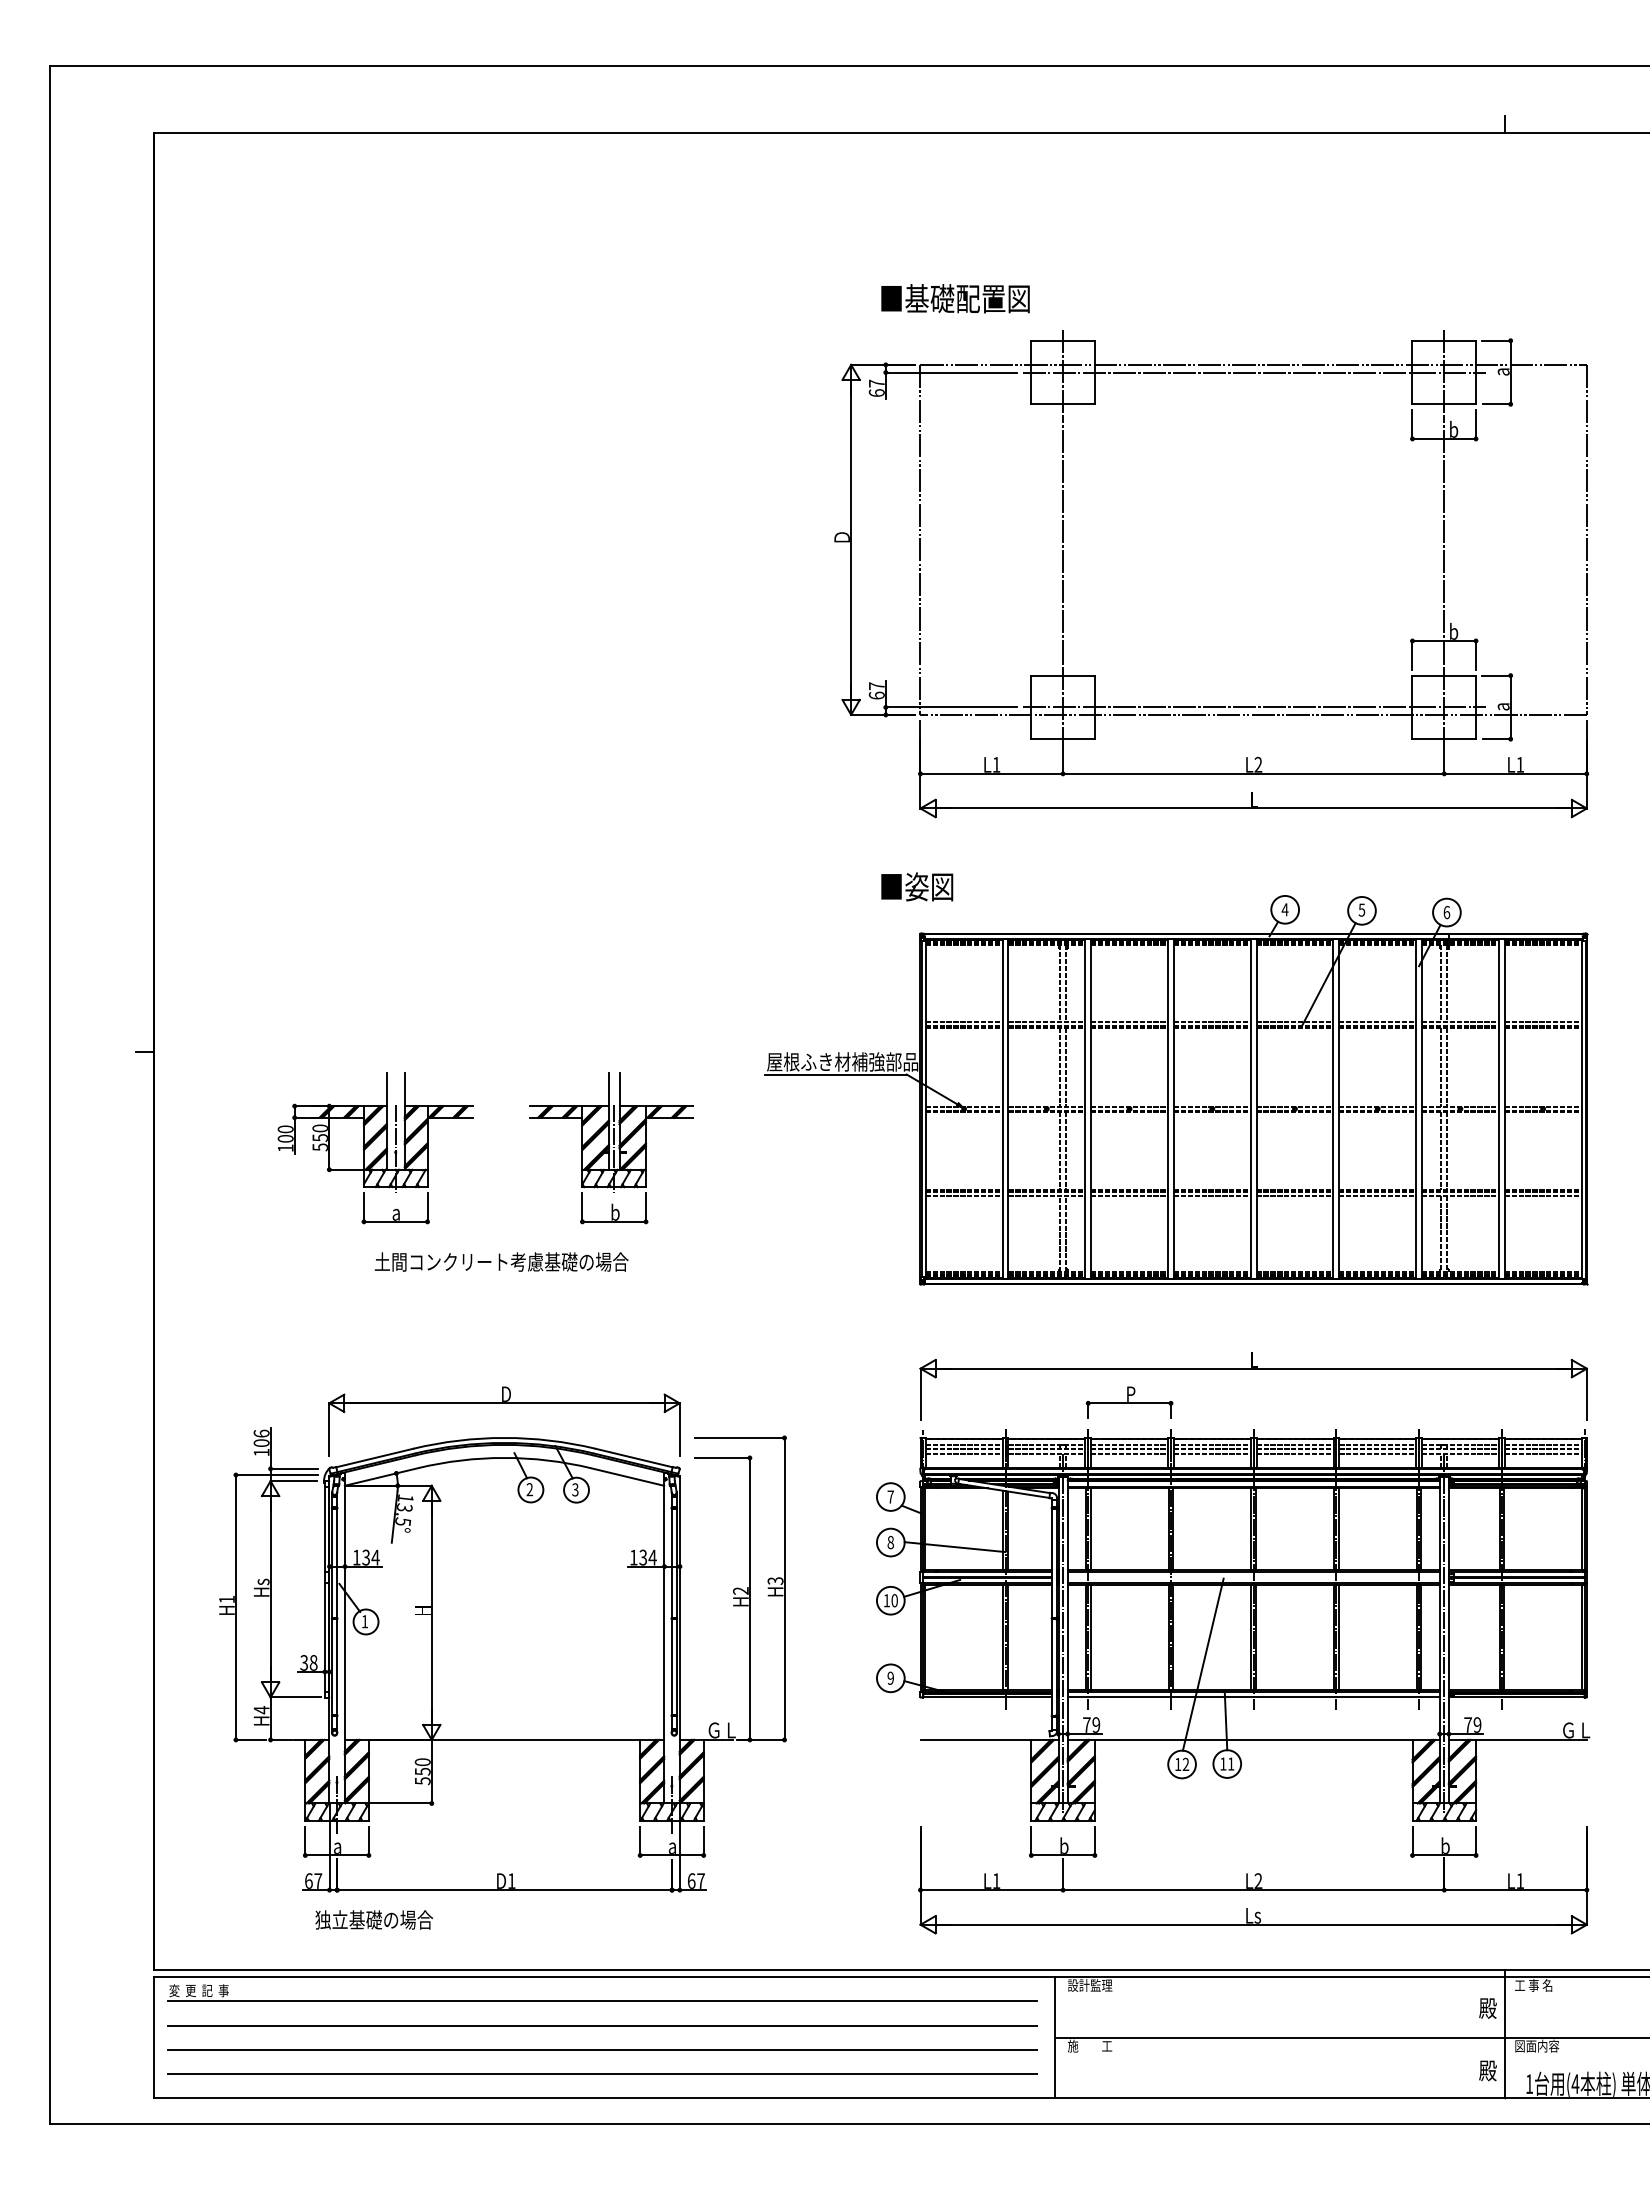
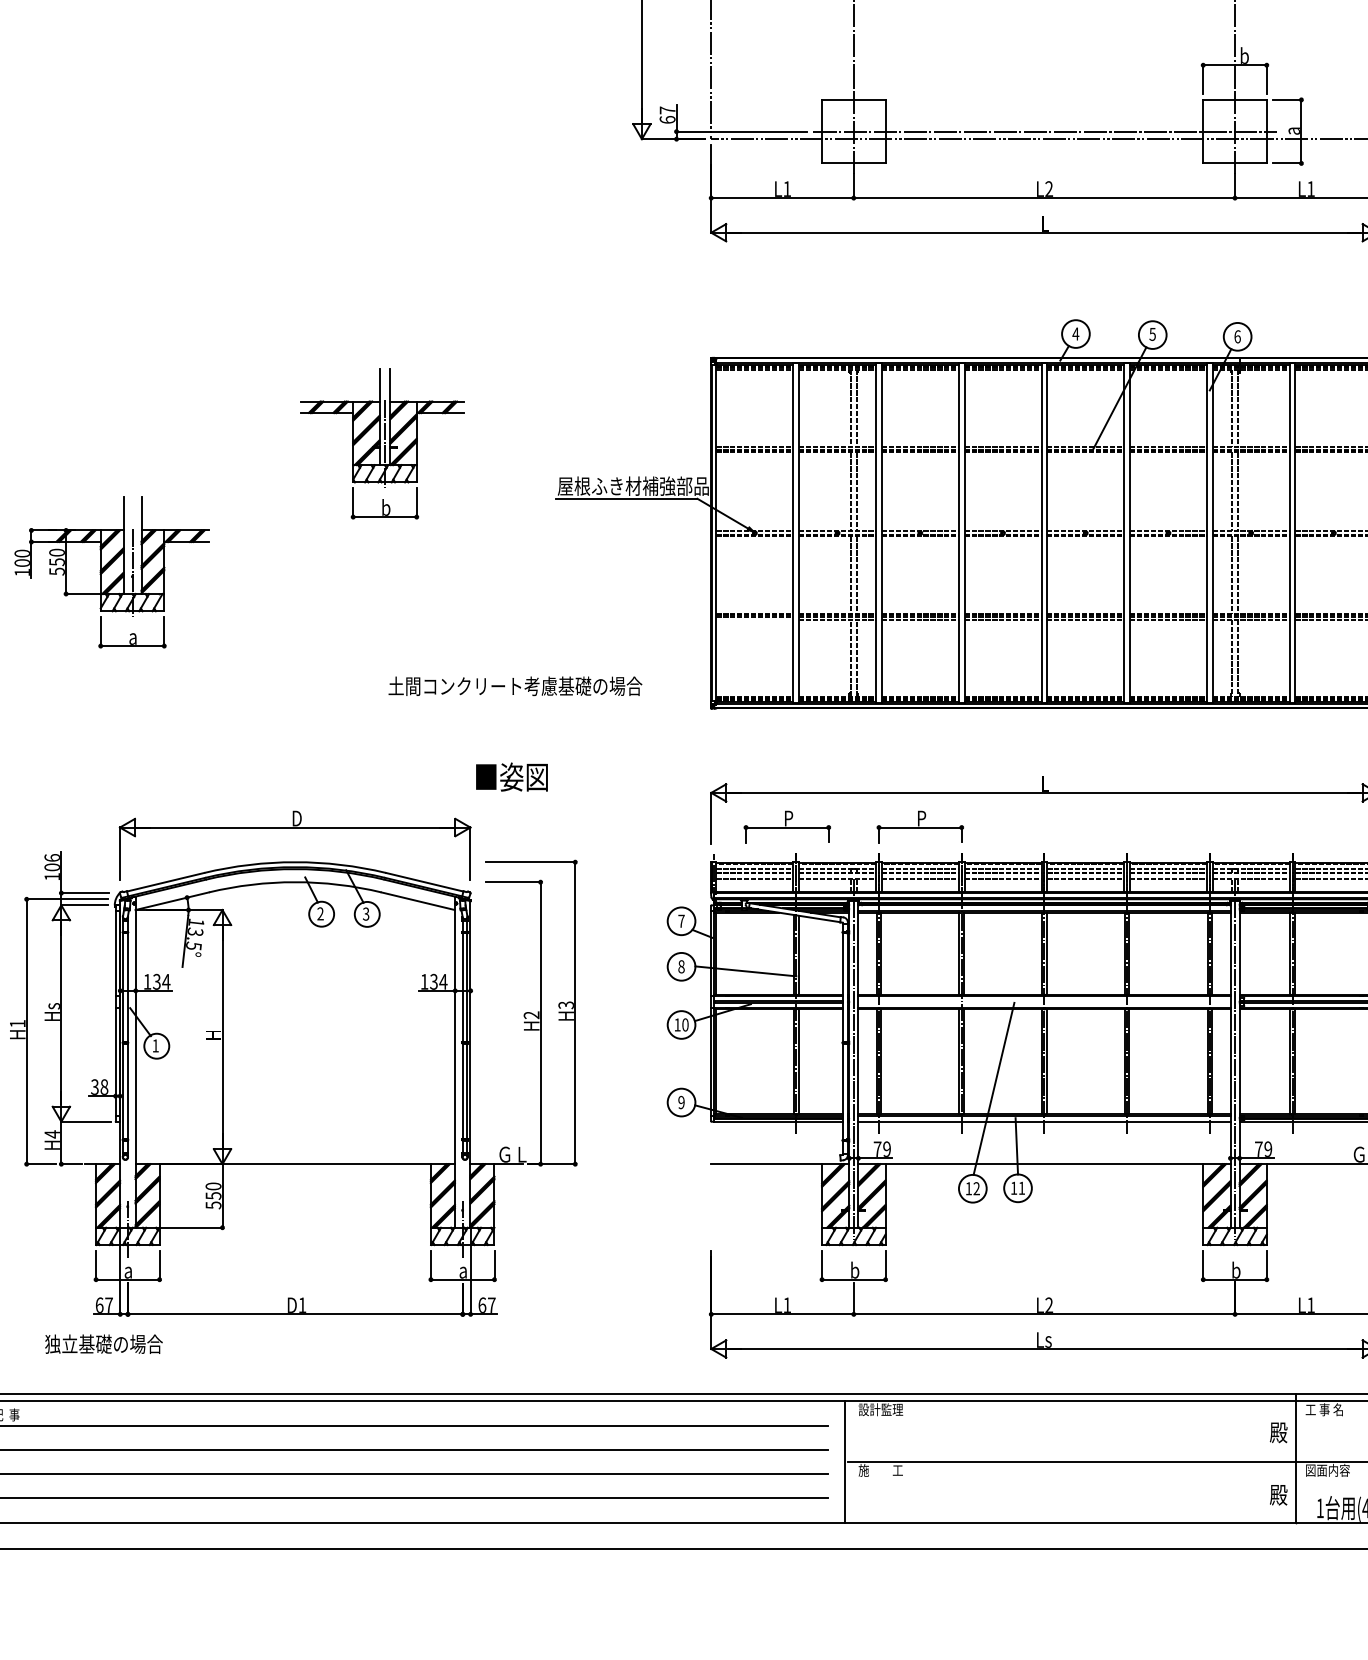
text: (917, 886) -> (512, 776), moved
part: (375, 1148) -> (112, 572), moved
part: (611, 1148) -> (382, 443), moved
line: (963, 1195) -> (754, 619), removed
text: (501, 1261) -> (515, 685), moved
part: (996, 1402) -> (787, 826), added
text: (373, 1919) -> (103, 1343), moved

